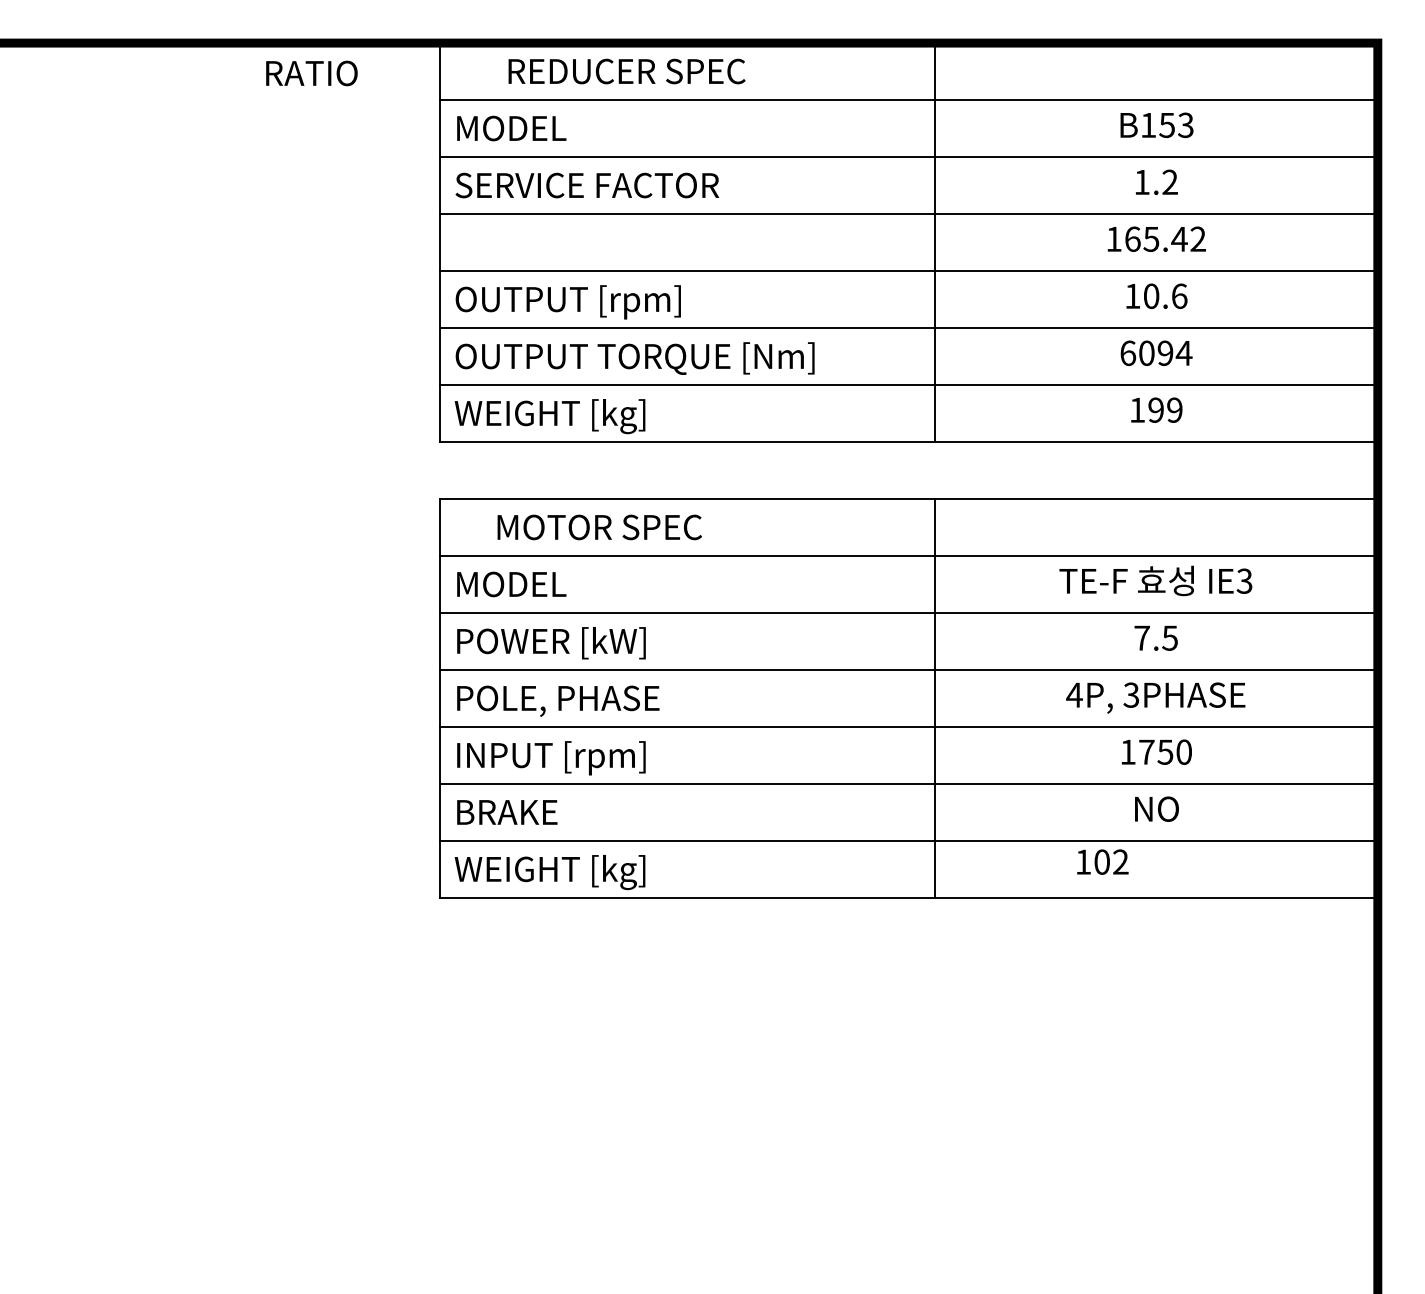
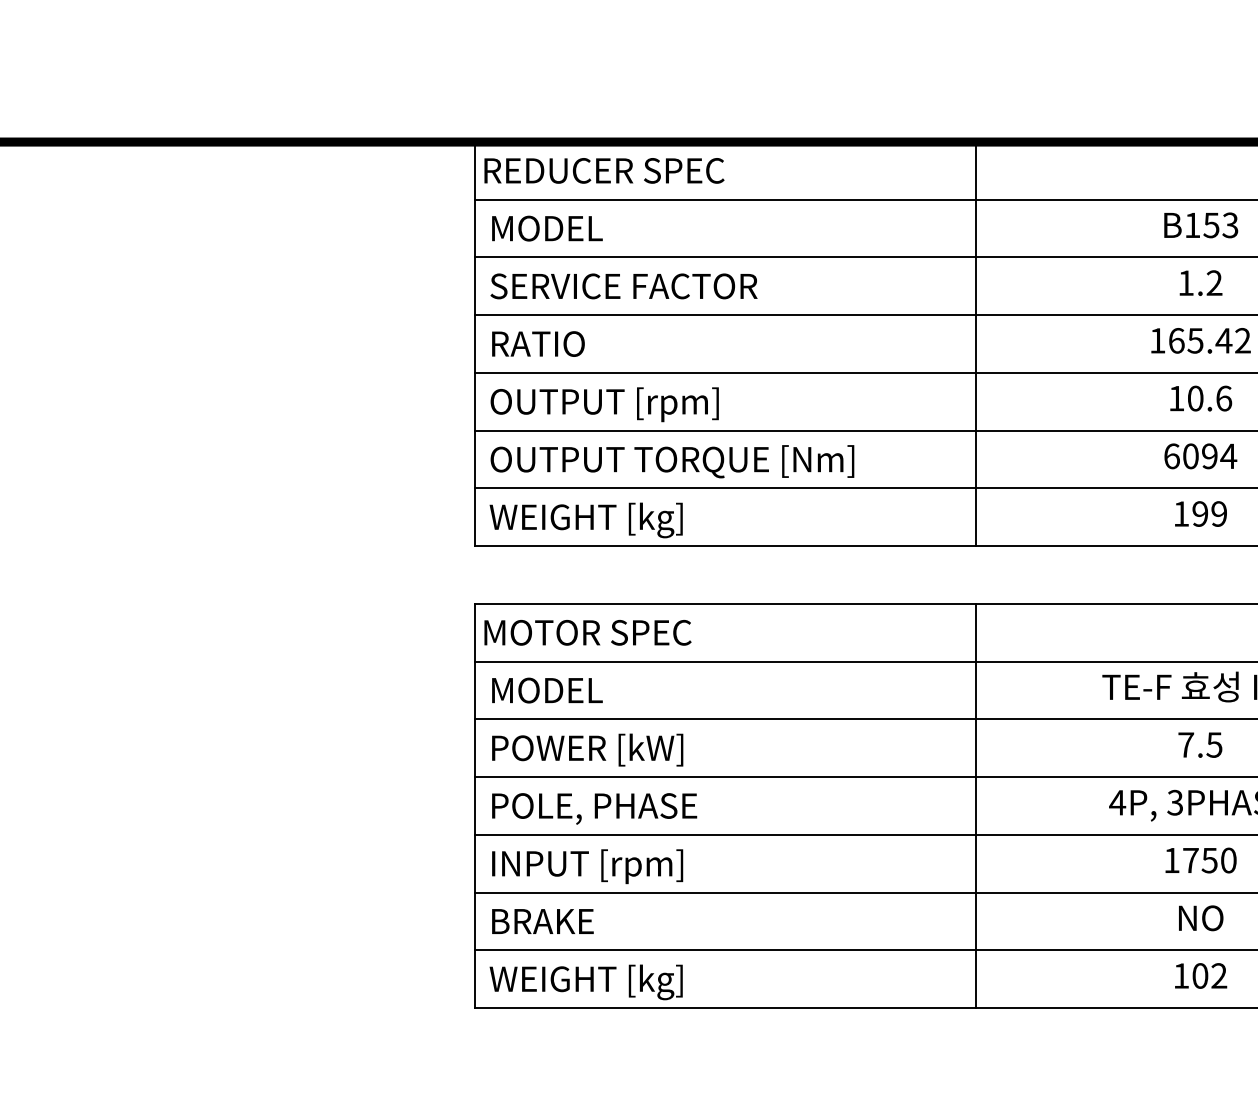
text: (626, 71) -> (603, 170), moved
text: (311, 73) -> (538, 344), moved
text: (599, 527) -> (587, 632), moved
text: (1102, 861) -> (1200, 975), moved

